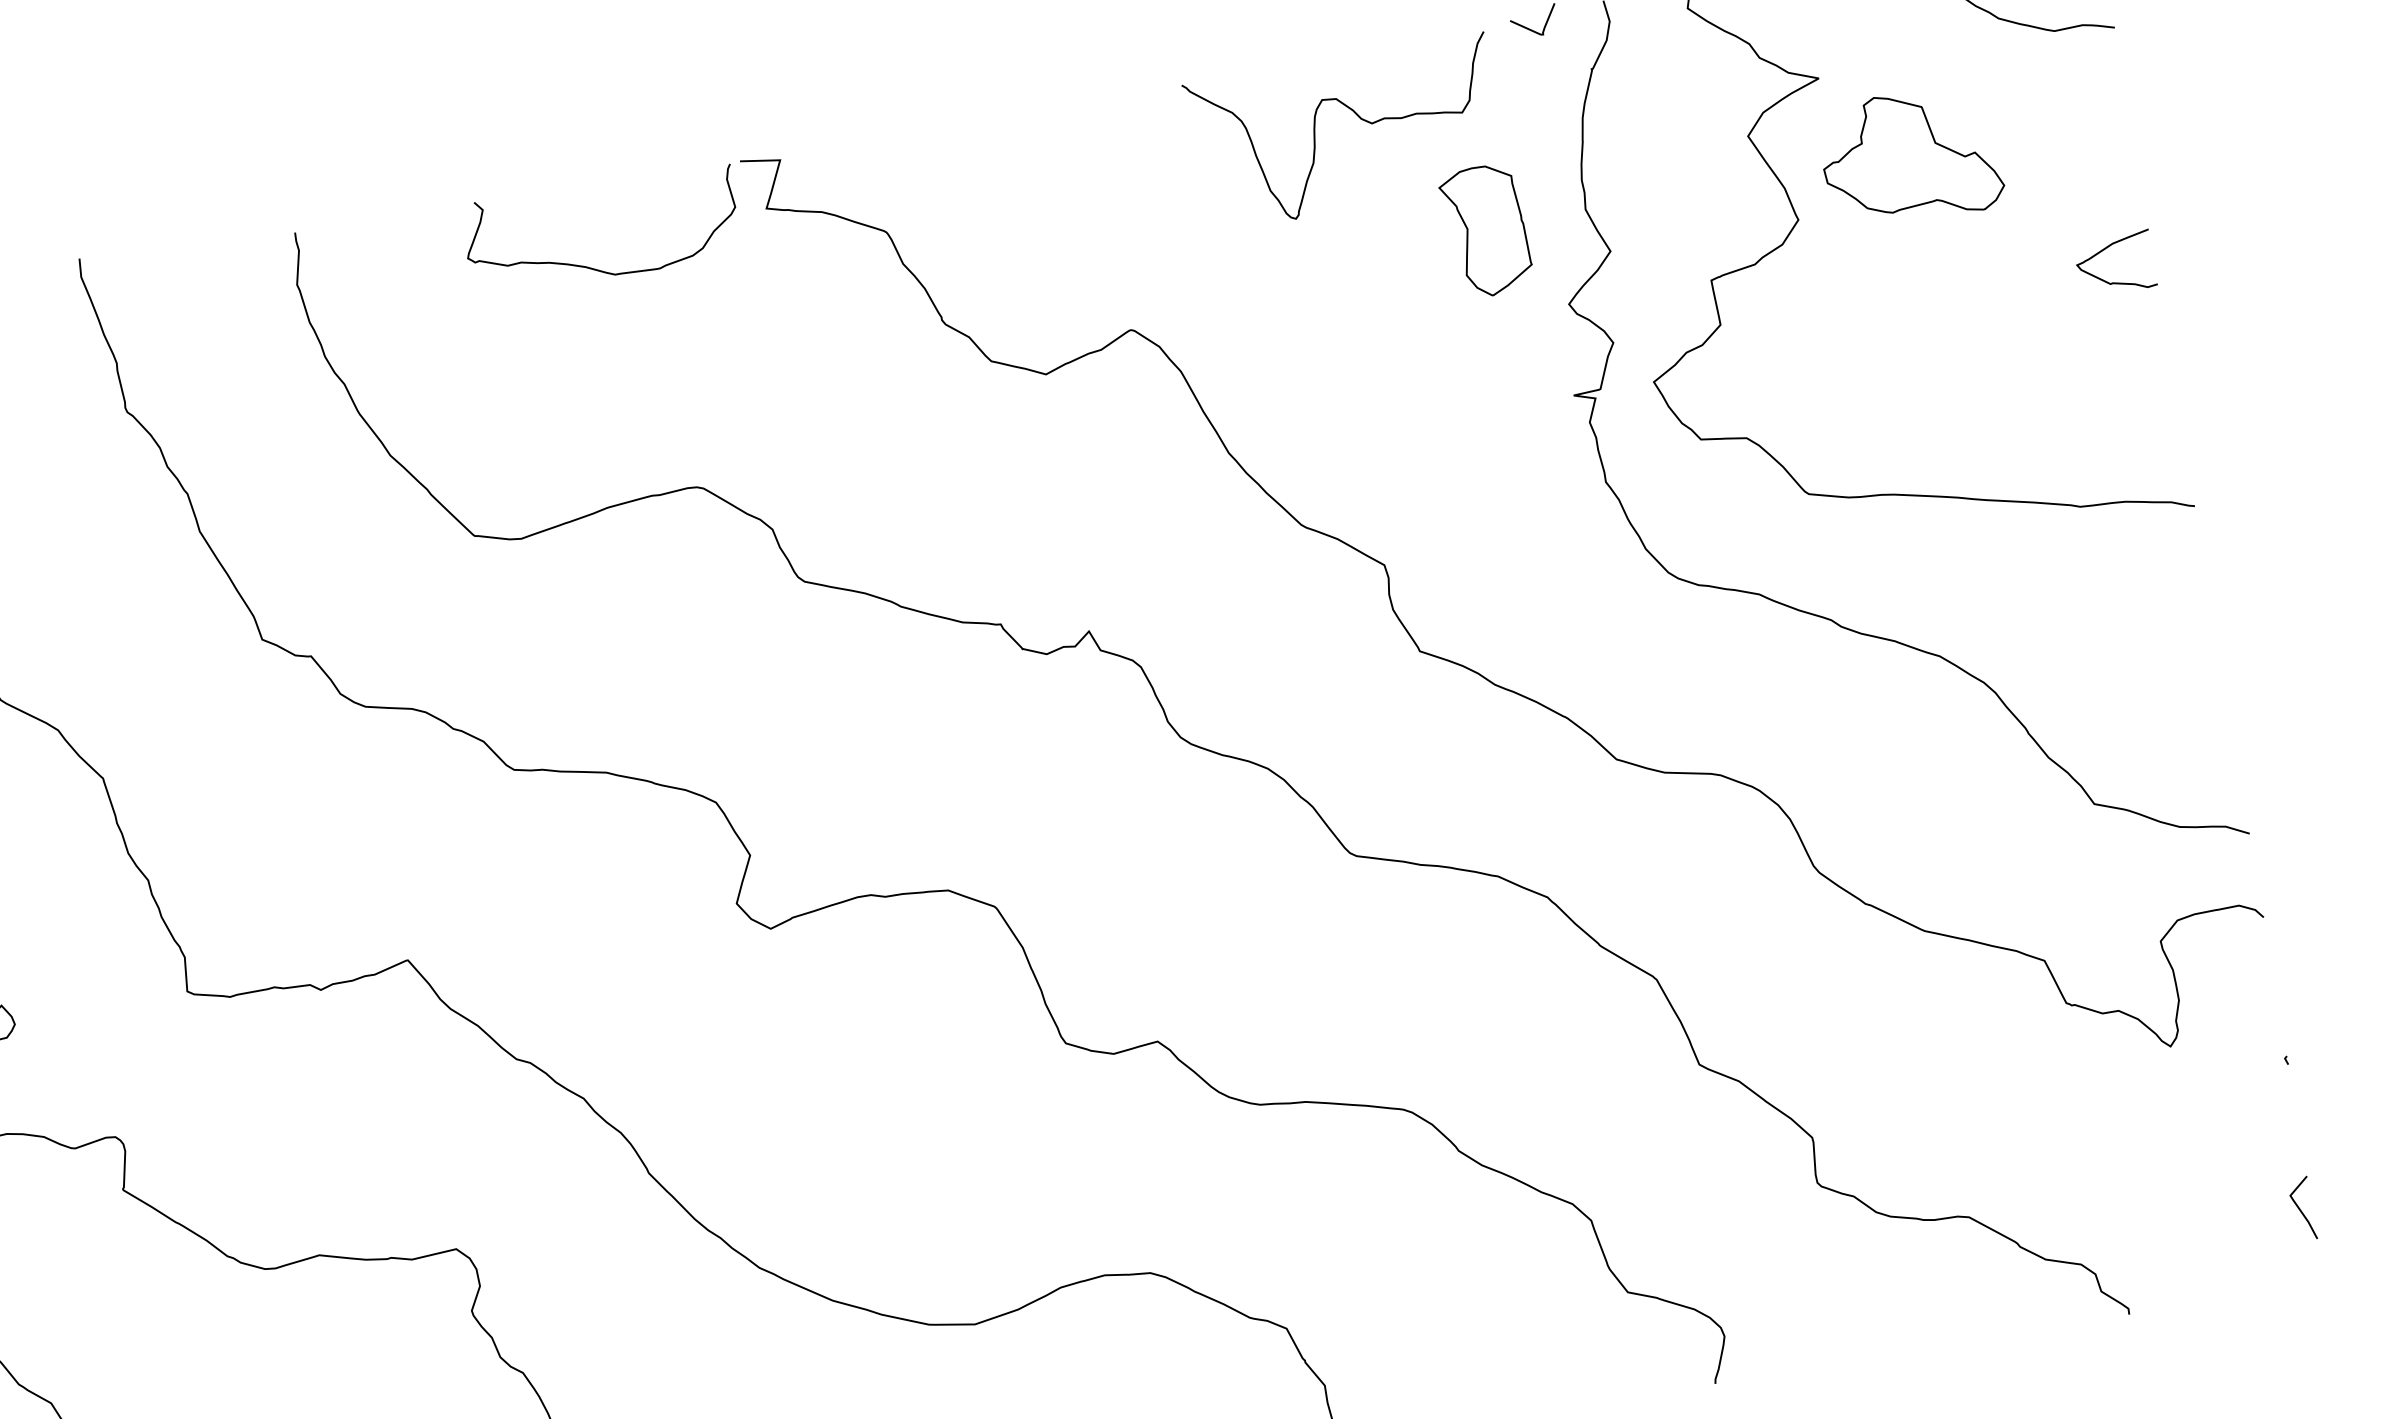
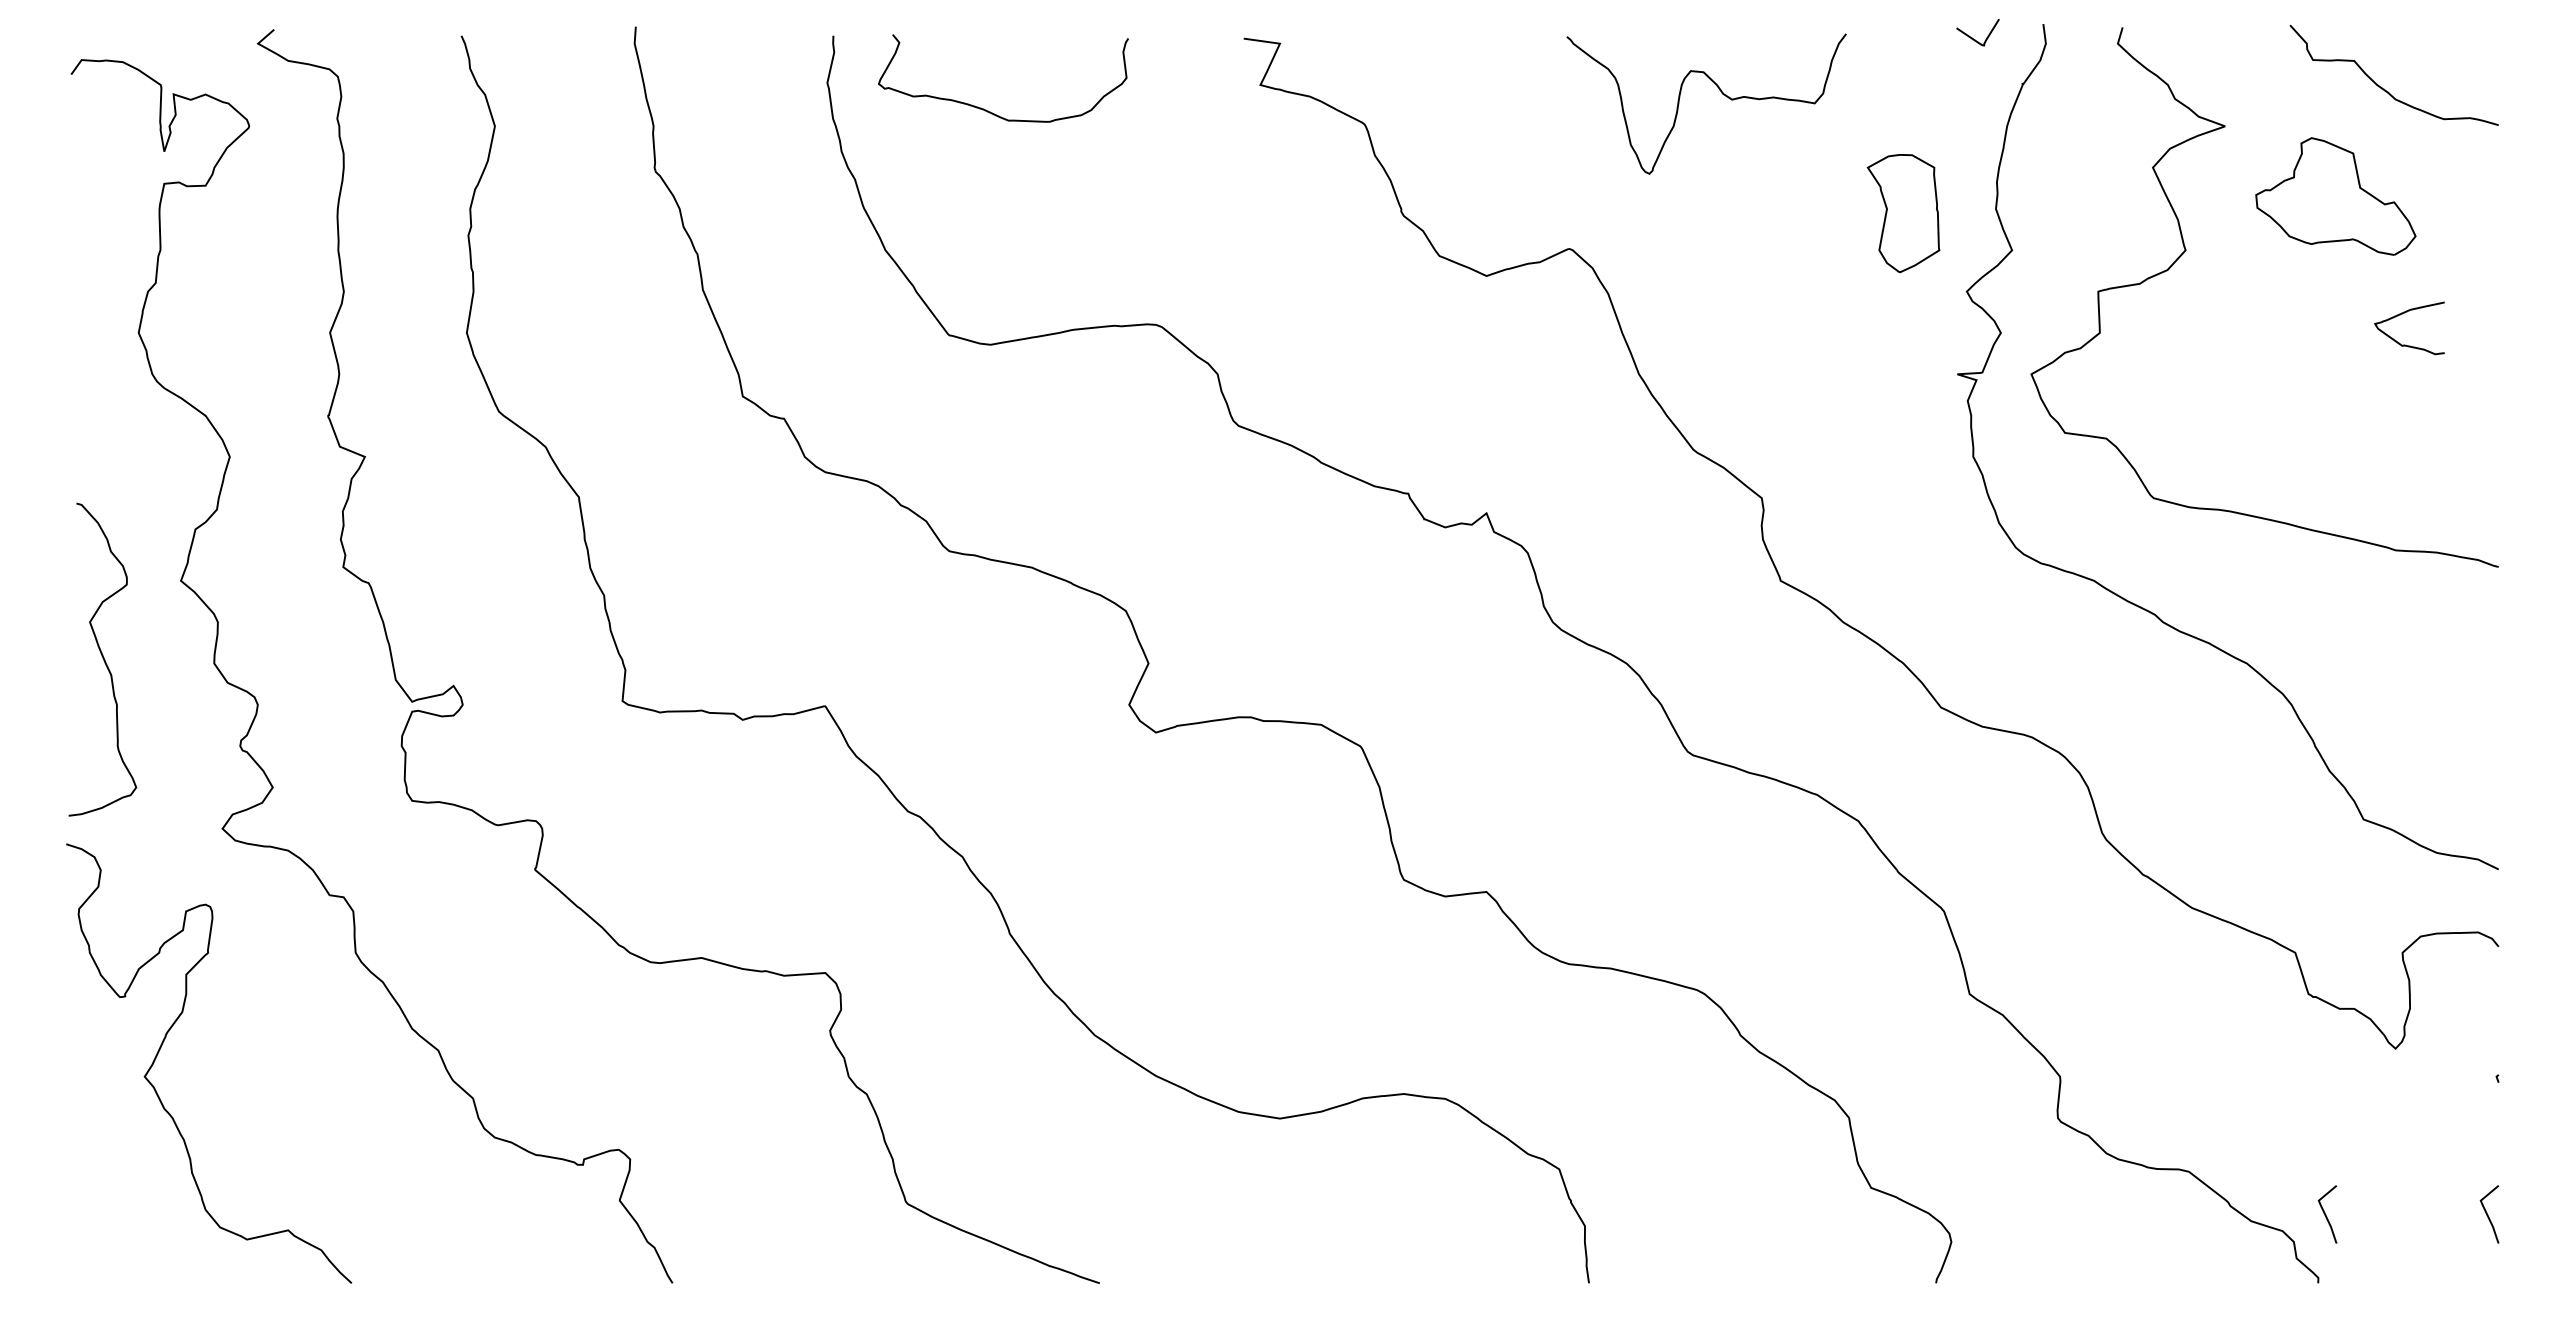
curve: (1359, 118) -> (1721, 93), moved
part: (1910, 156) -> (2335, 196), moved
curve: (2105, 250) -> (2402, 314), moved
curve: (591, 267) -> (988, 110), moved
curve: (2125, 1238) -> (2326, 1214), added

